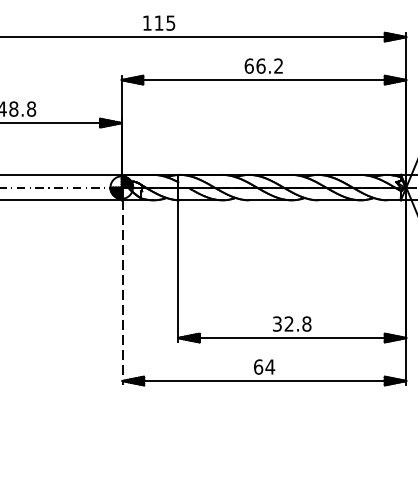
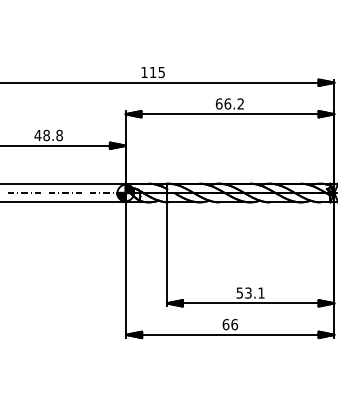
line: (122, 293) -> (126, 270), dashed -> solid
text: (291, 323) -> (250, 292), 32.8 -> 53.1
text: (270, 366) -> (234, 324), 64 -> 66

